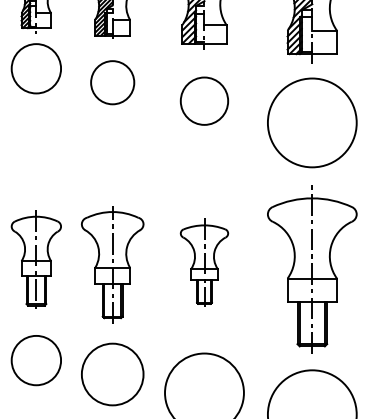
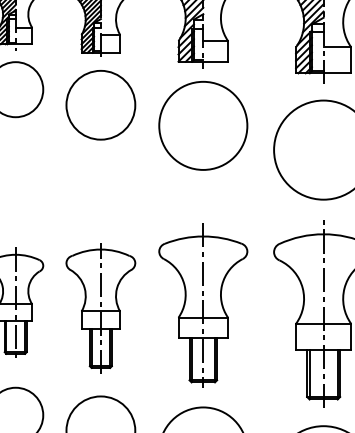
circle: (112, 82) -> (100, 104), size x1.43
circle: (204, 100) -> (203, 125), size x1.67
part: (204, 262) -> (203, 305), size x1.67

